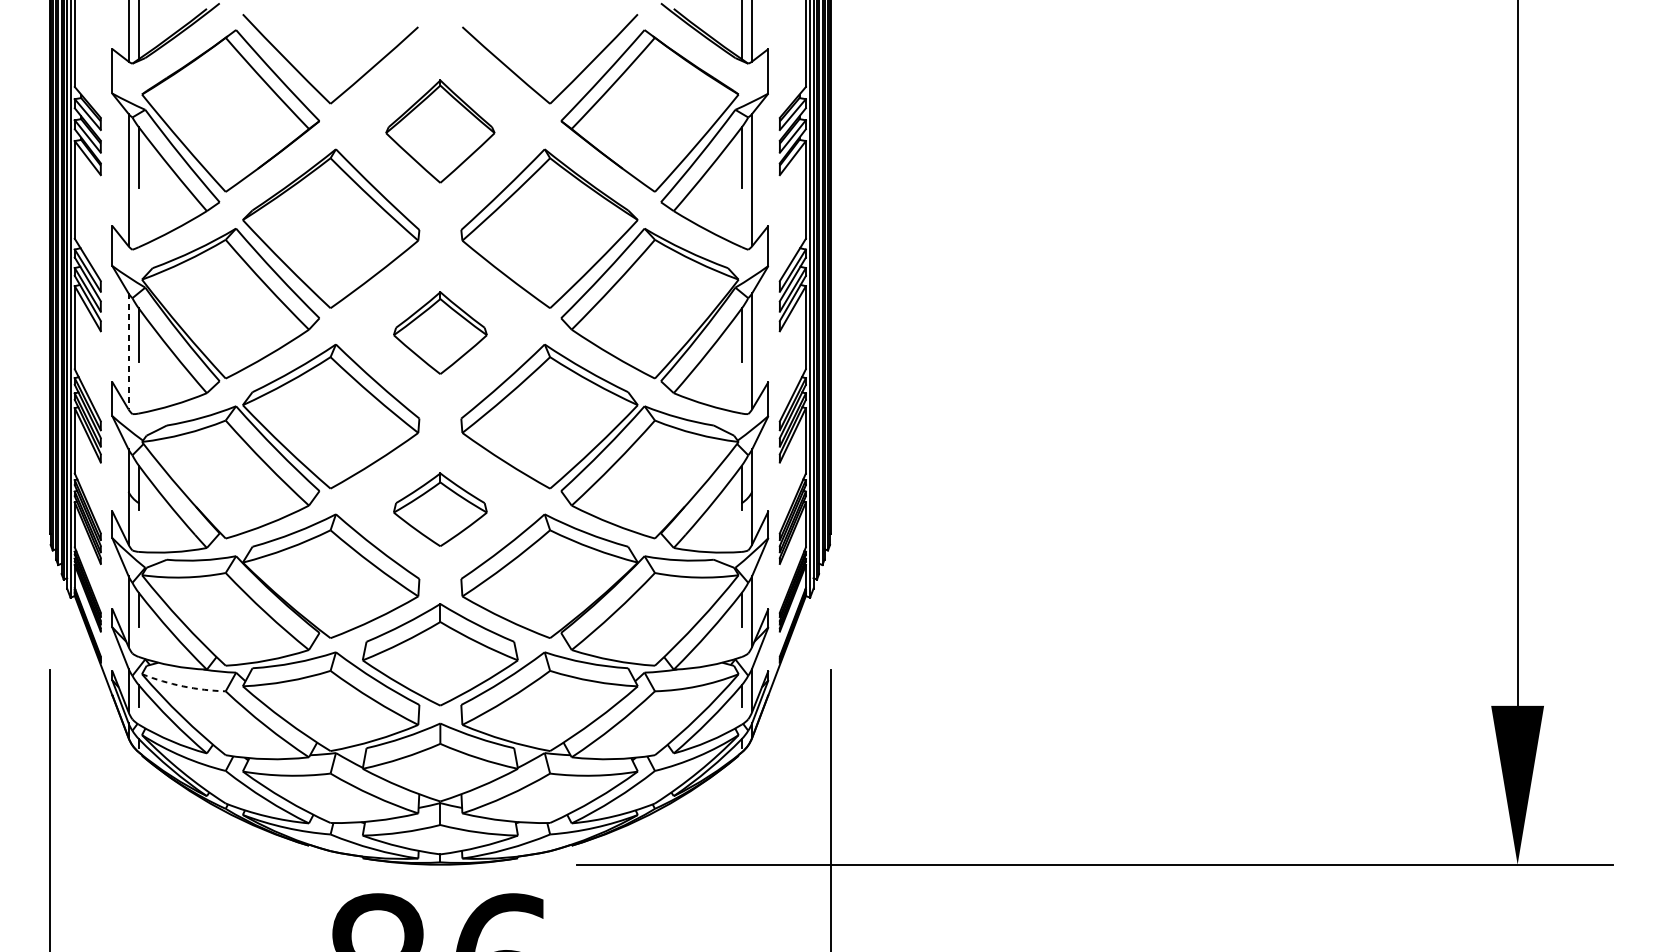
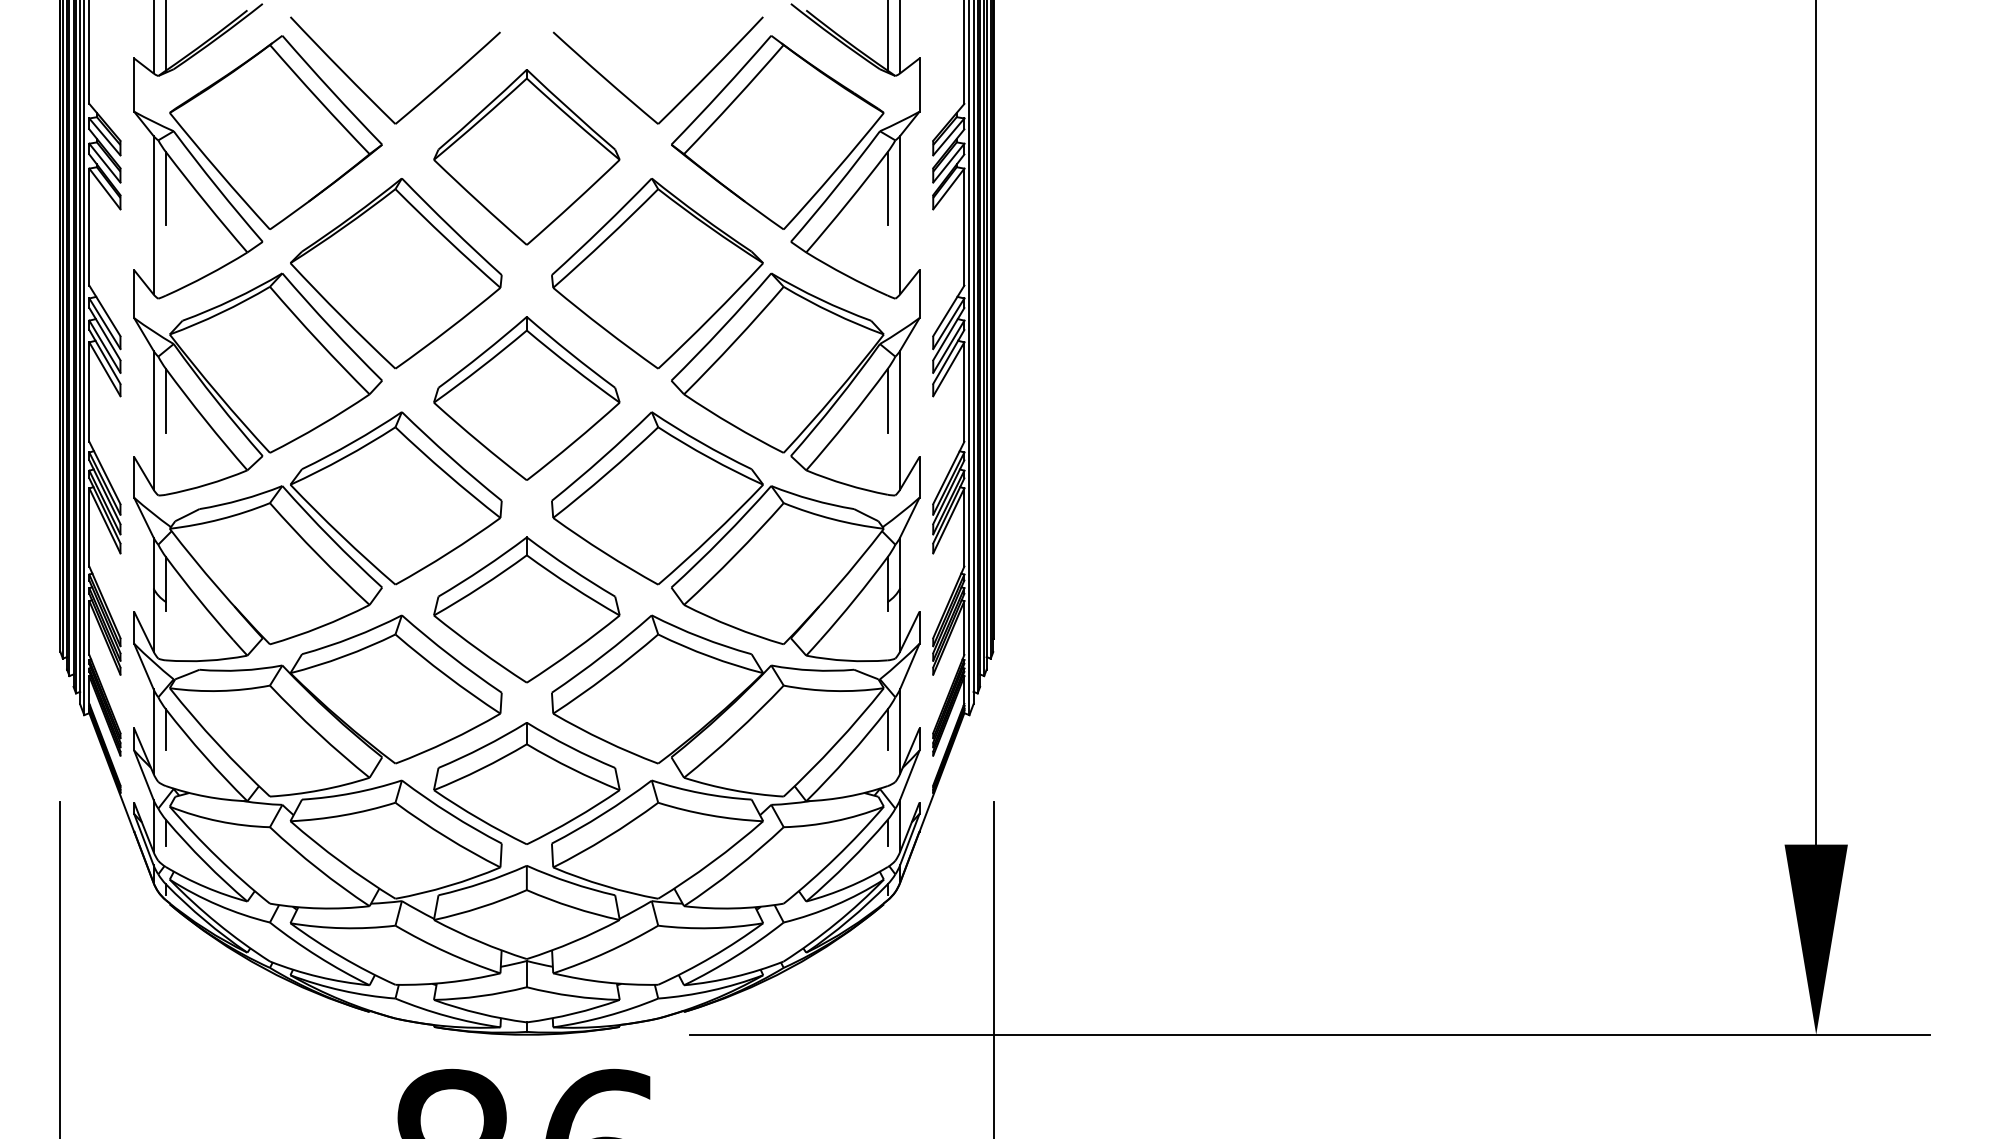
part: (440, 131) -> (526, 157), size x1.43
part: (440, 333) -> (526, 398), size x1.67
line: (128, 351) -> (153, 420), dashed -> solid
part: (440, 509) -> (526, 609), size x1.67
arc: (182, 686) -> (218, 821), dashed -> solid

